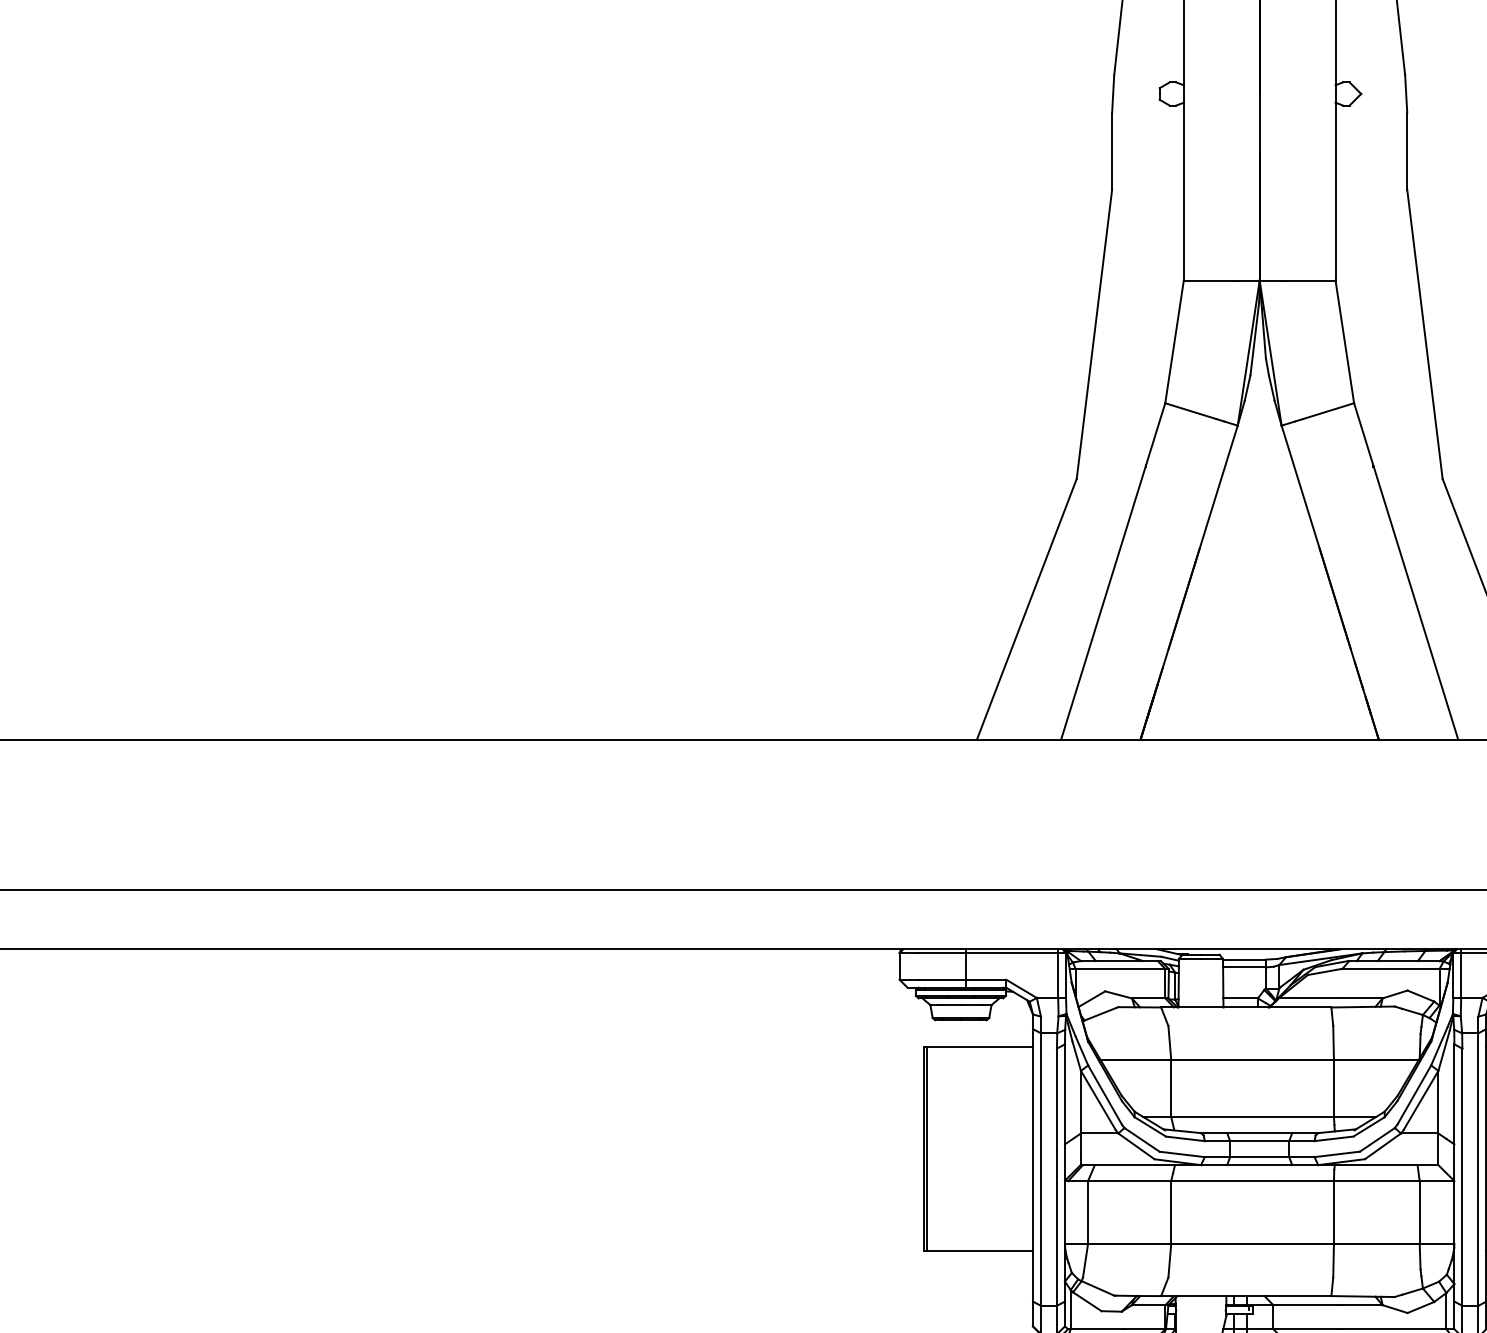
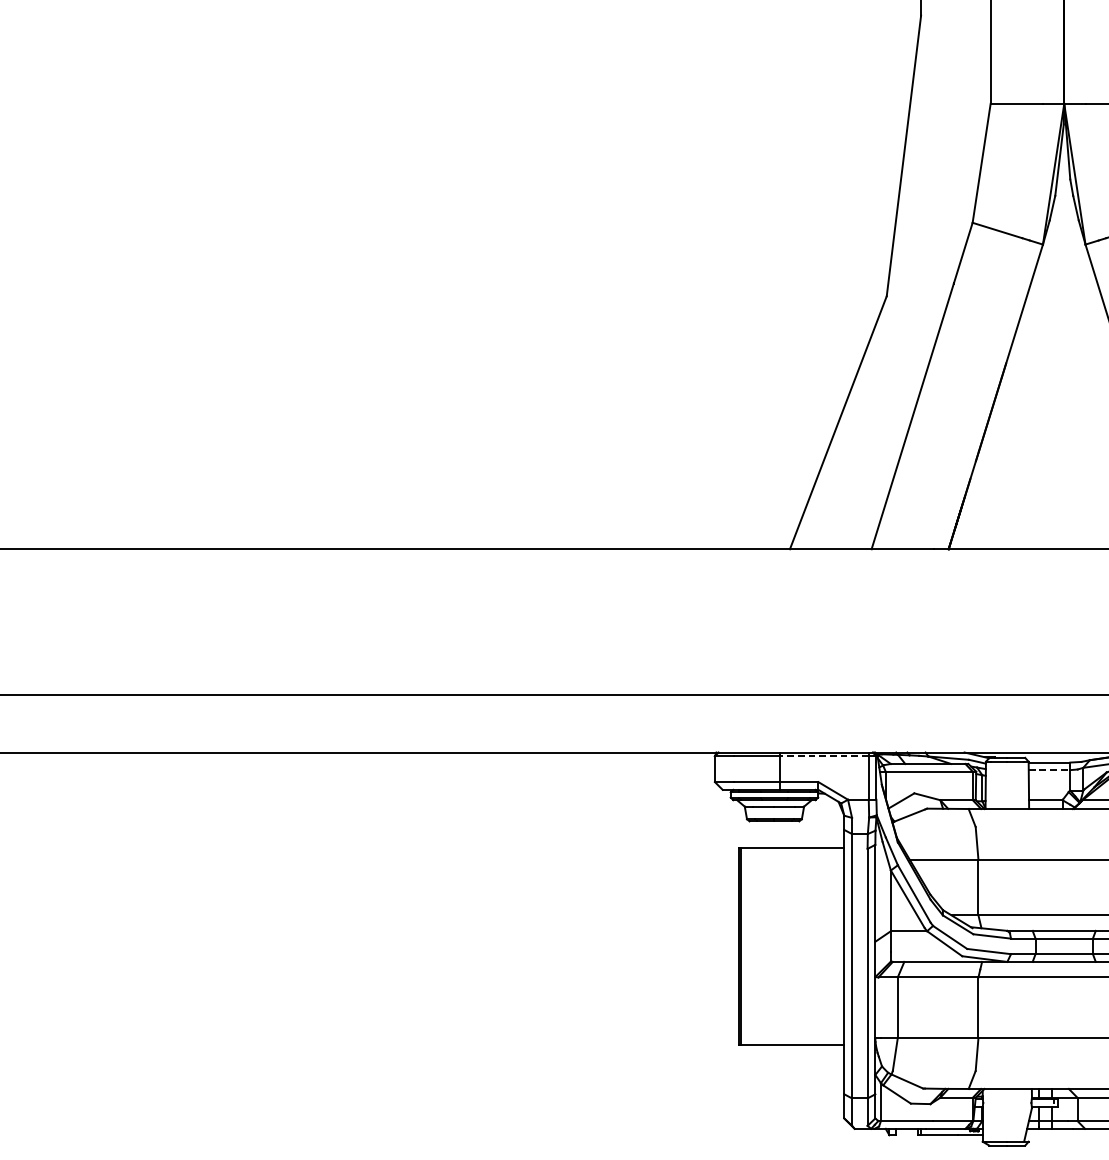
line: (1012, 953) -> (824, 756), solid -> dashed
line: (1245, 967) -> (1050, 770), solid -> dashed

